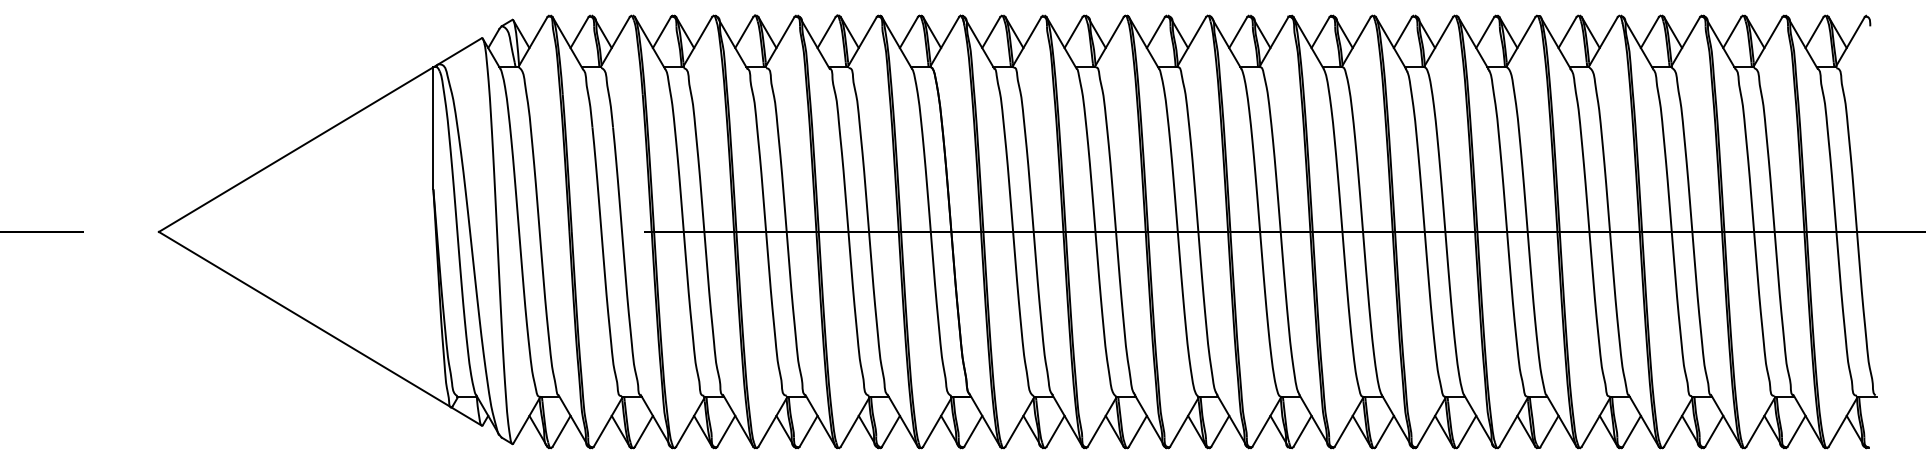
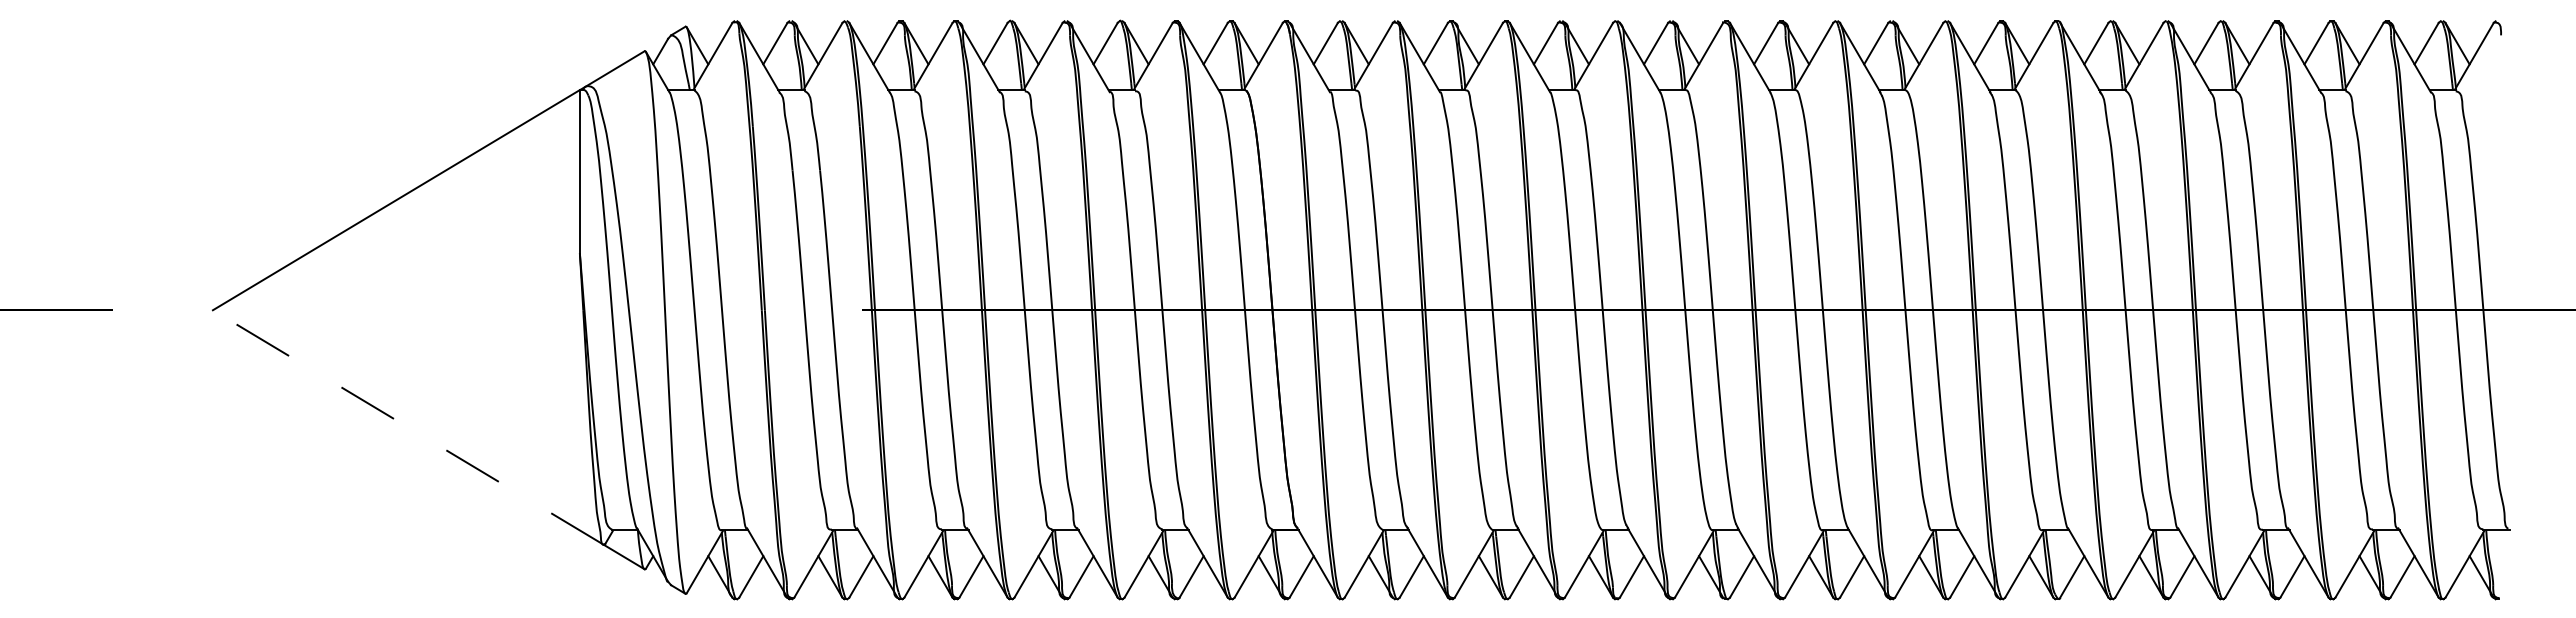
line: (305, 319) -> (408, 427), solid -> dashed

